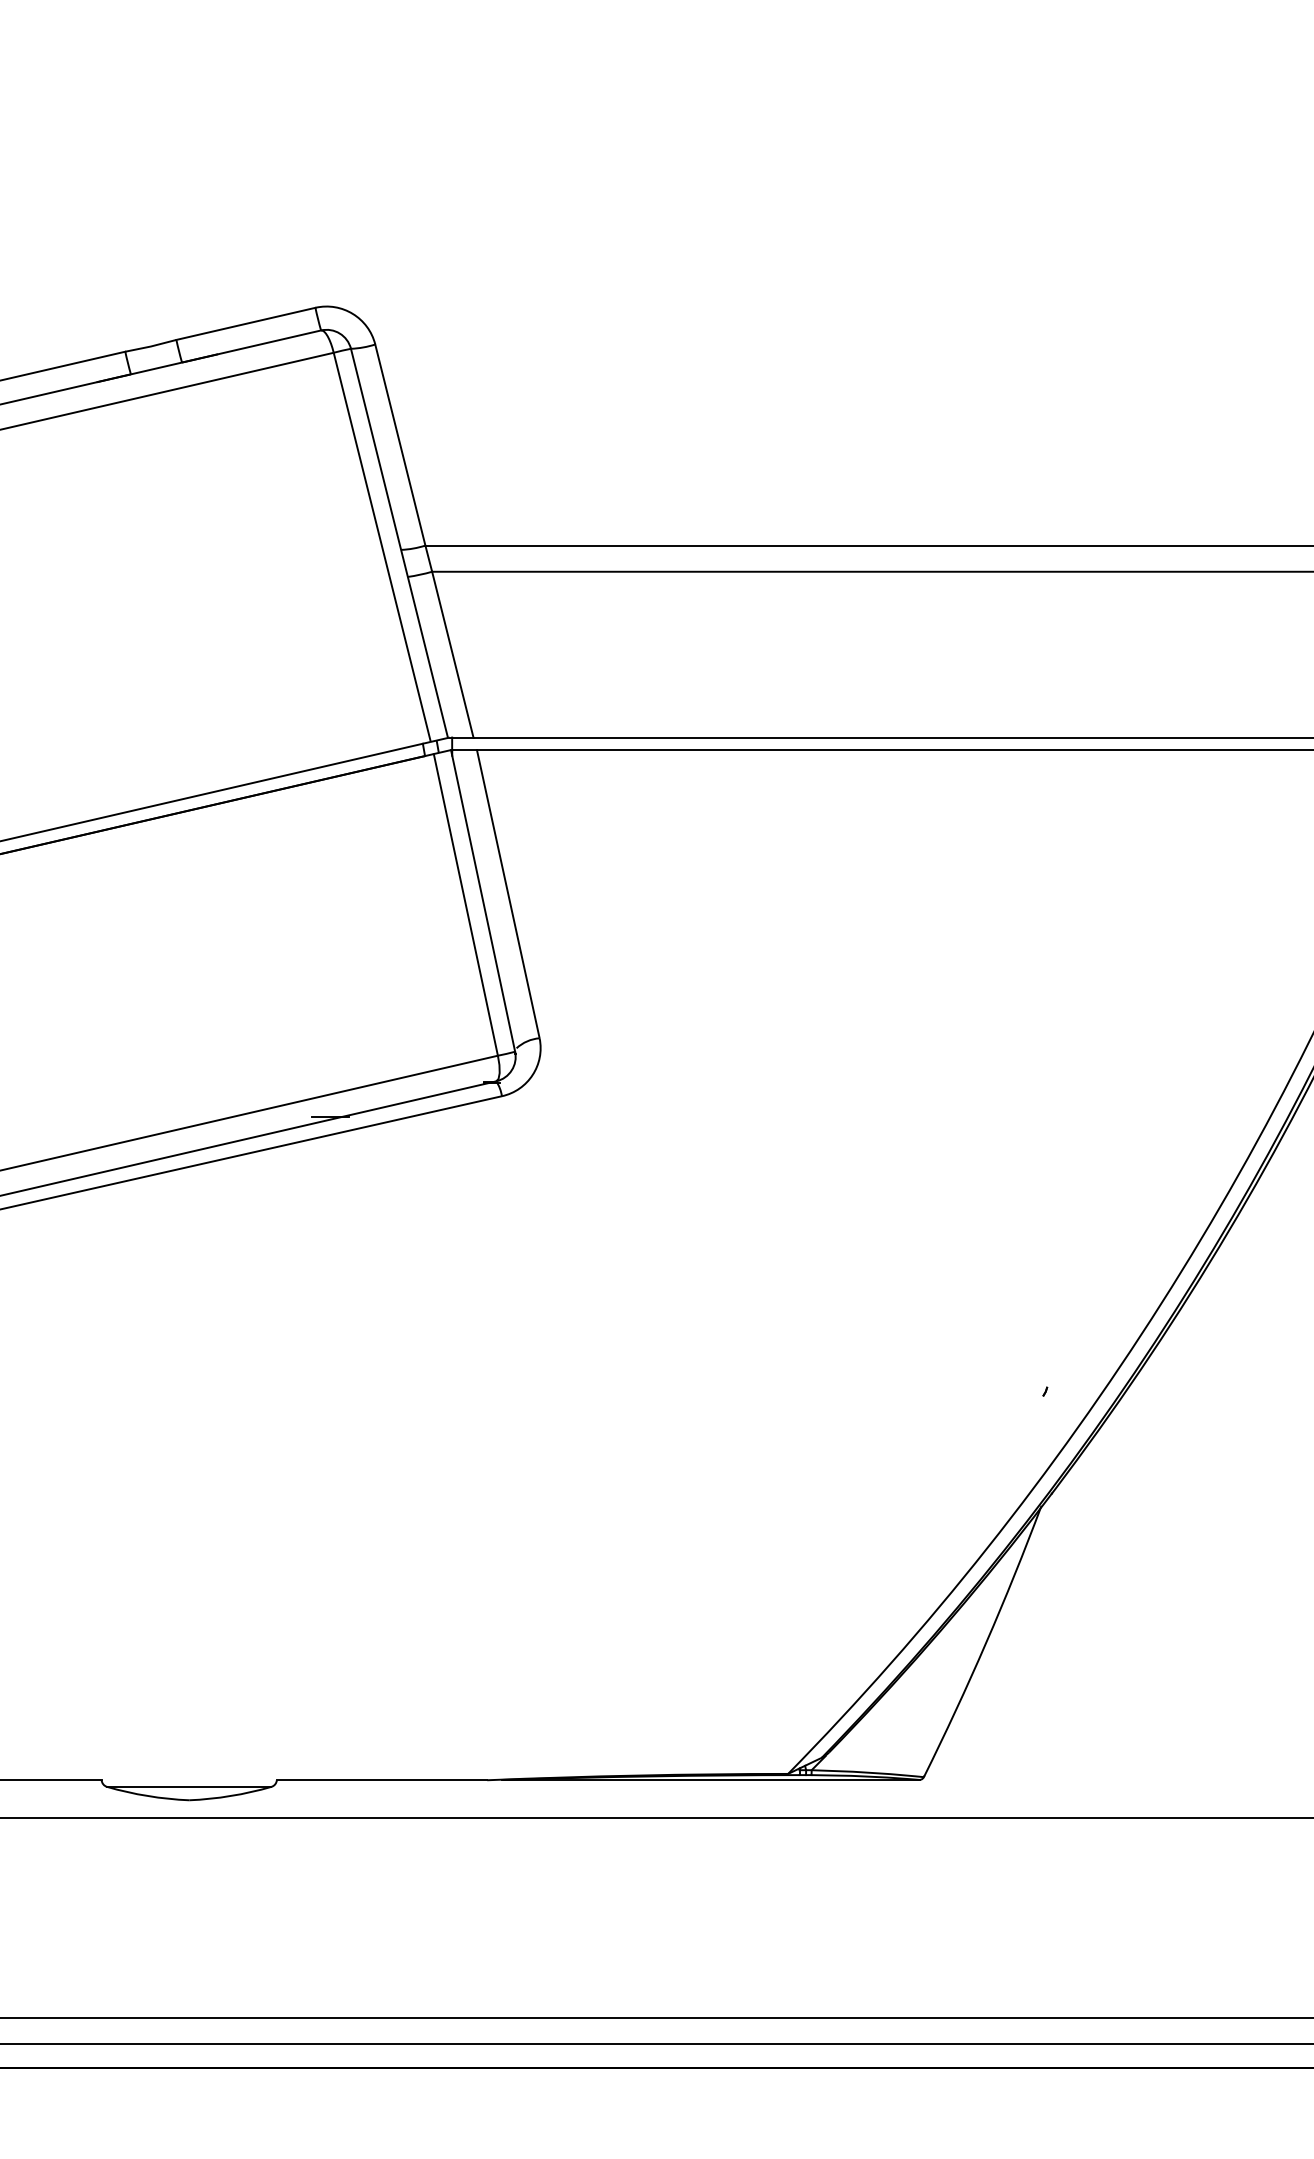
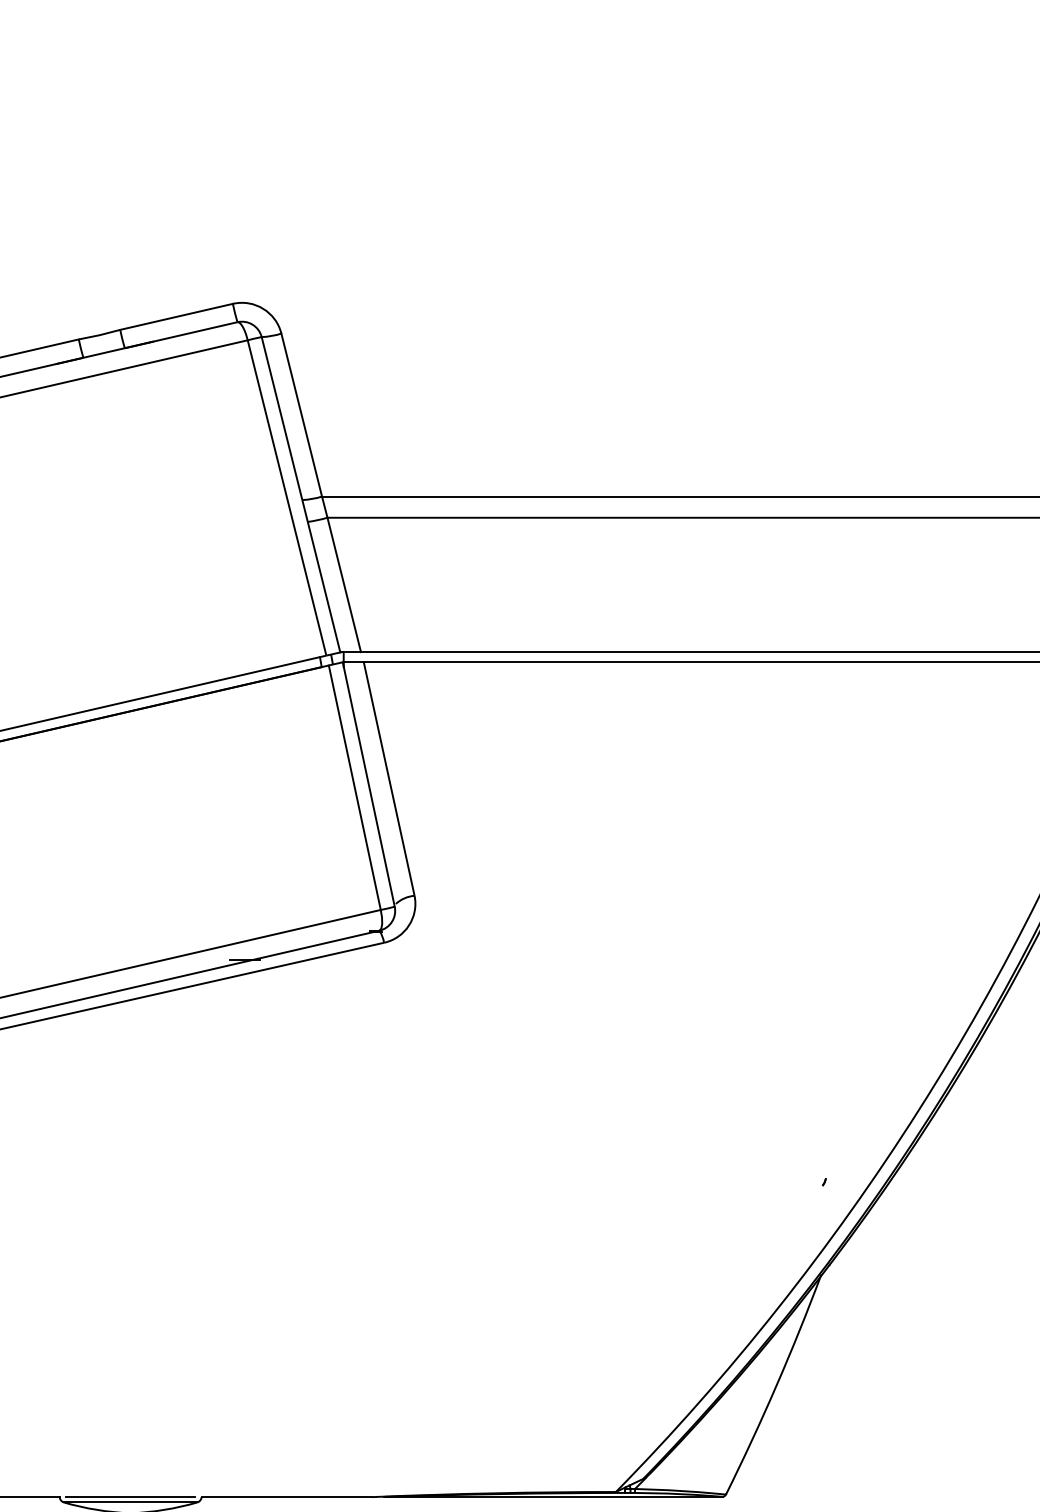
line: (189, 1779) -> (130, 1496), added

